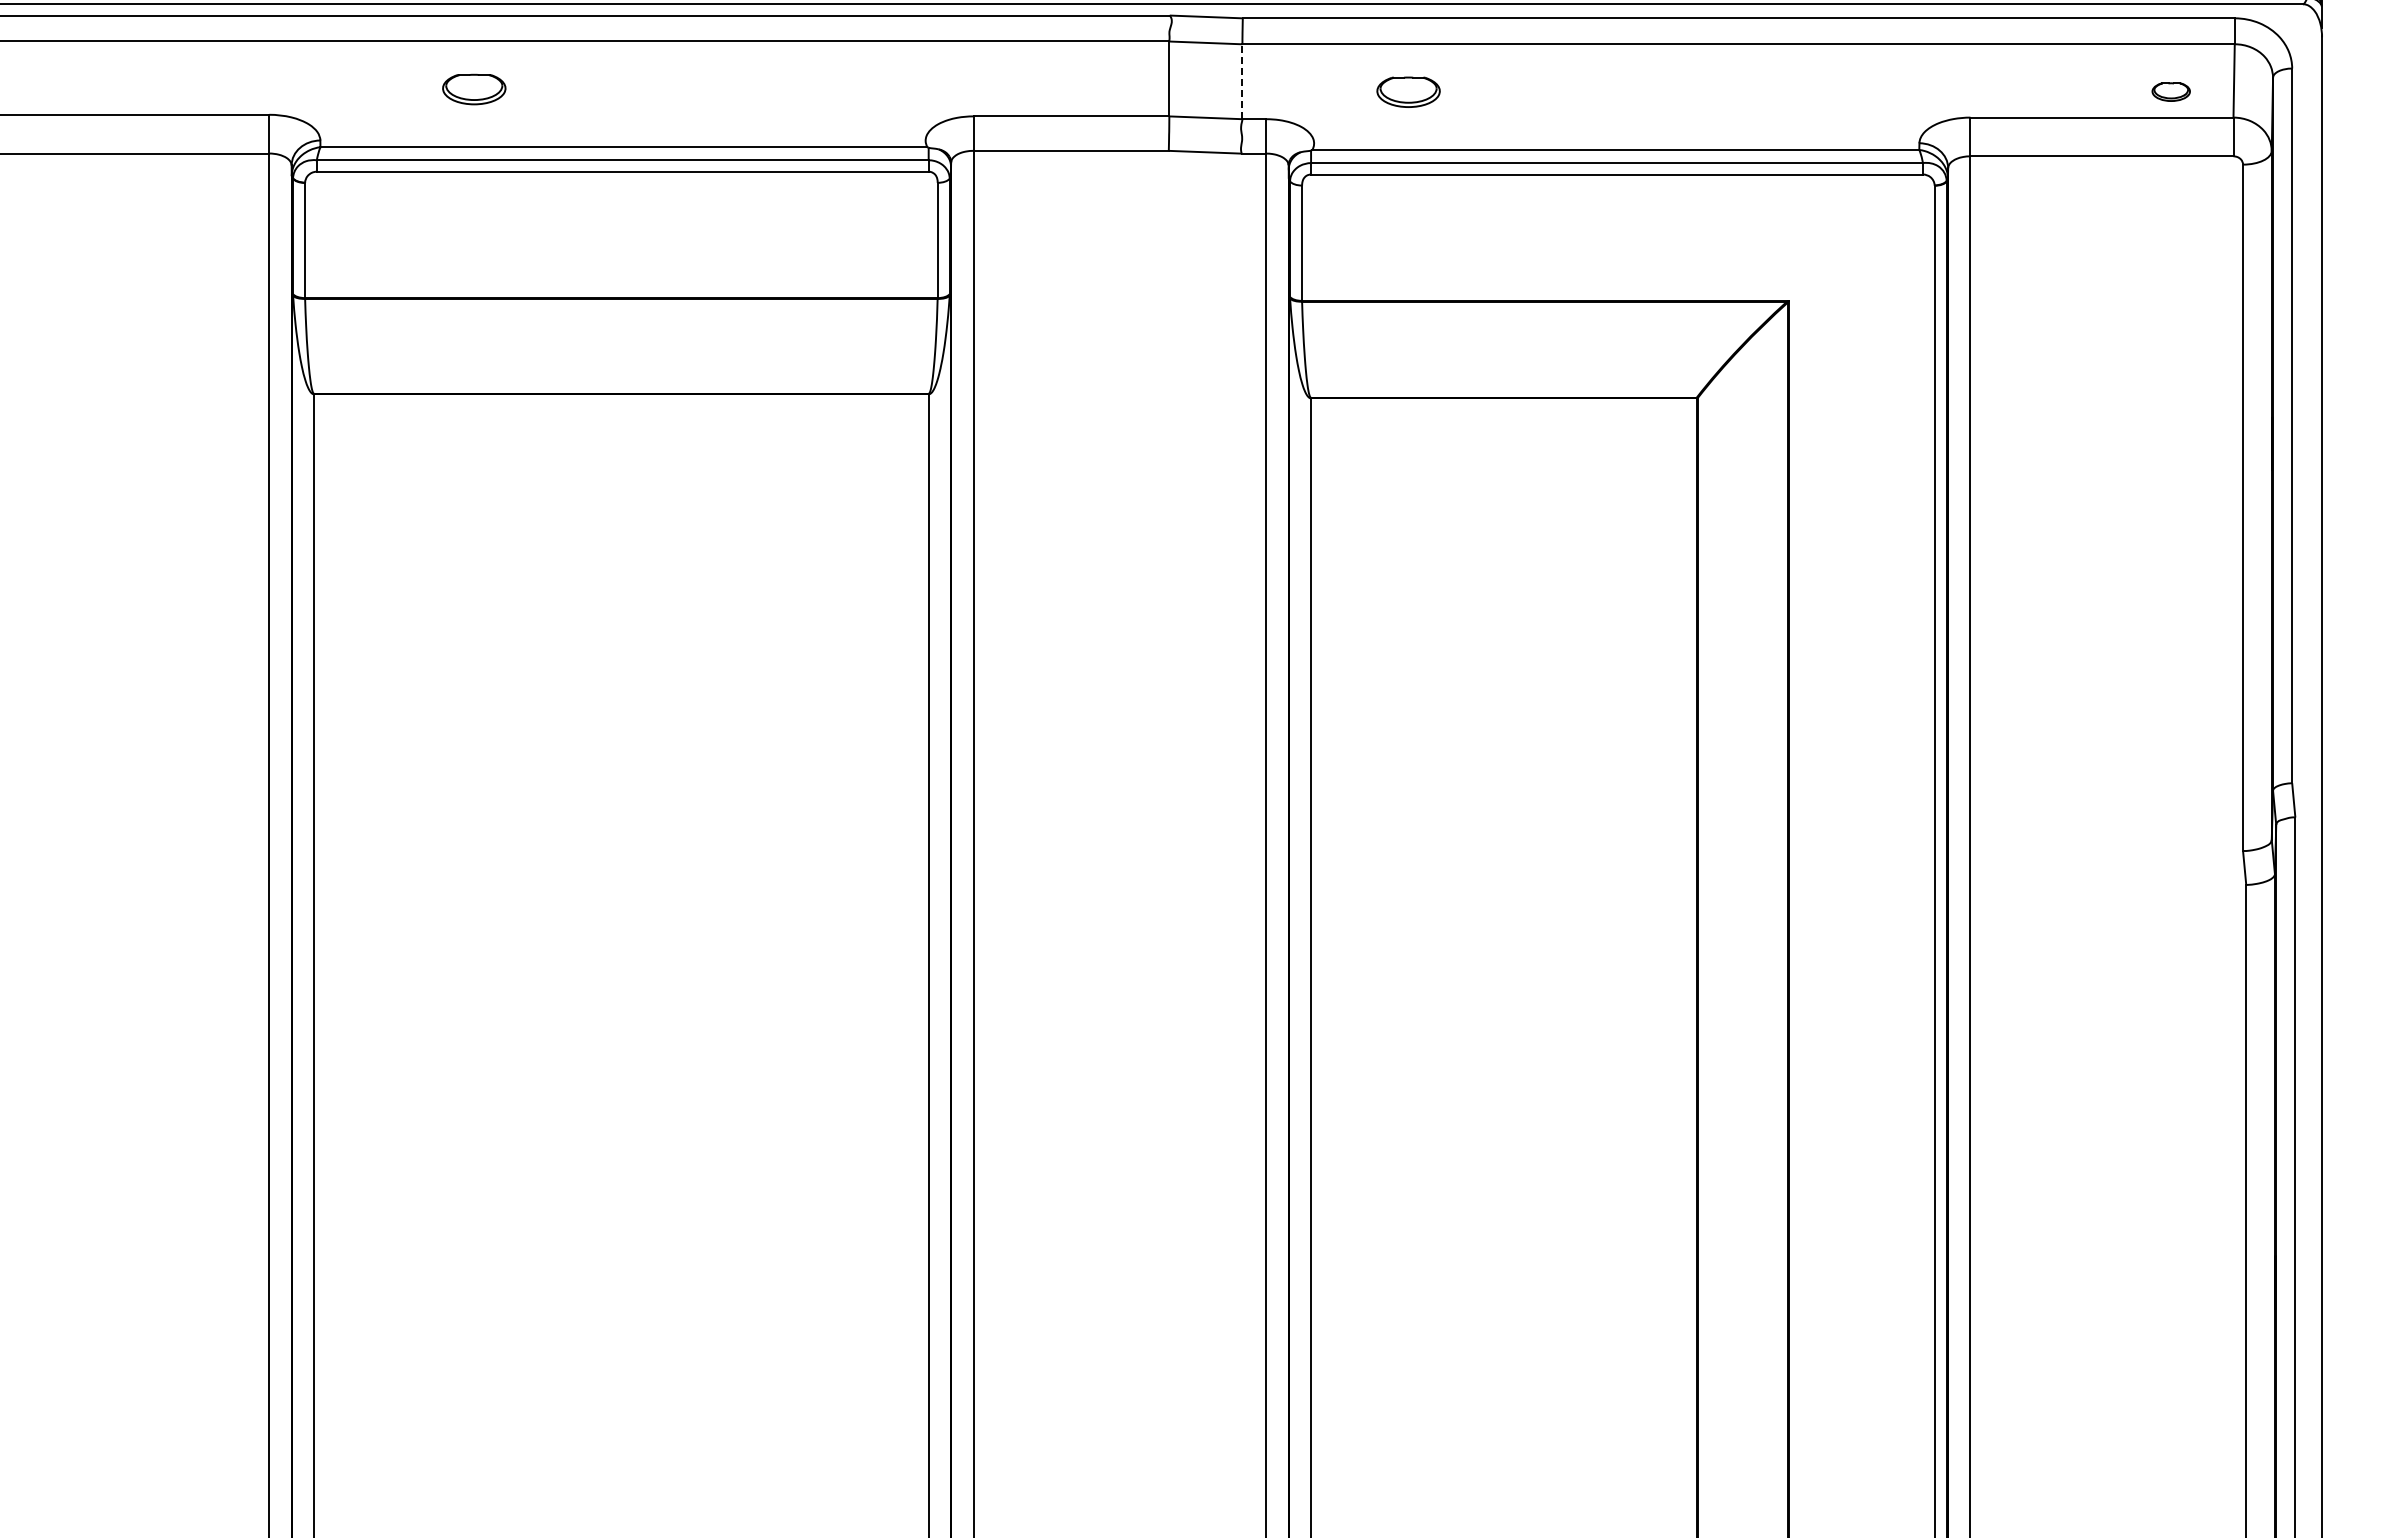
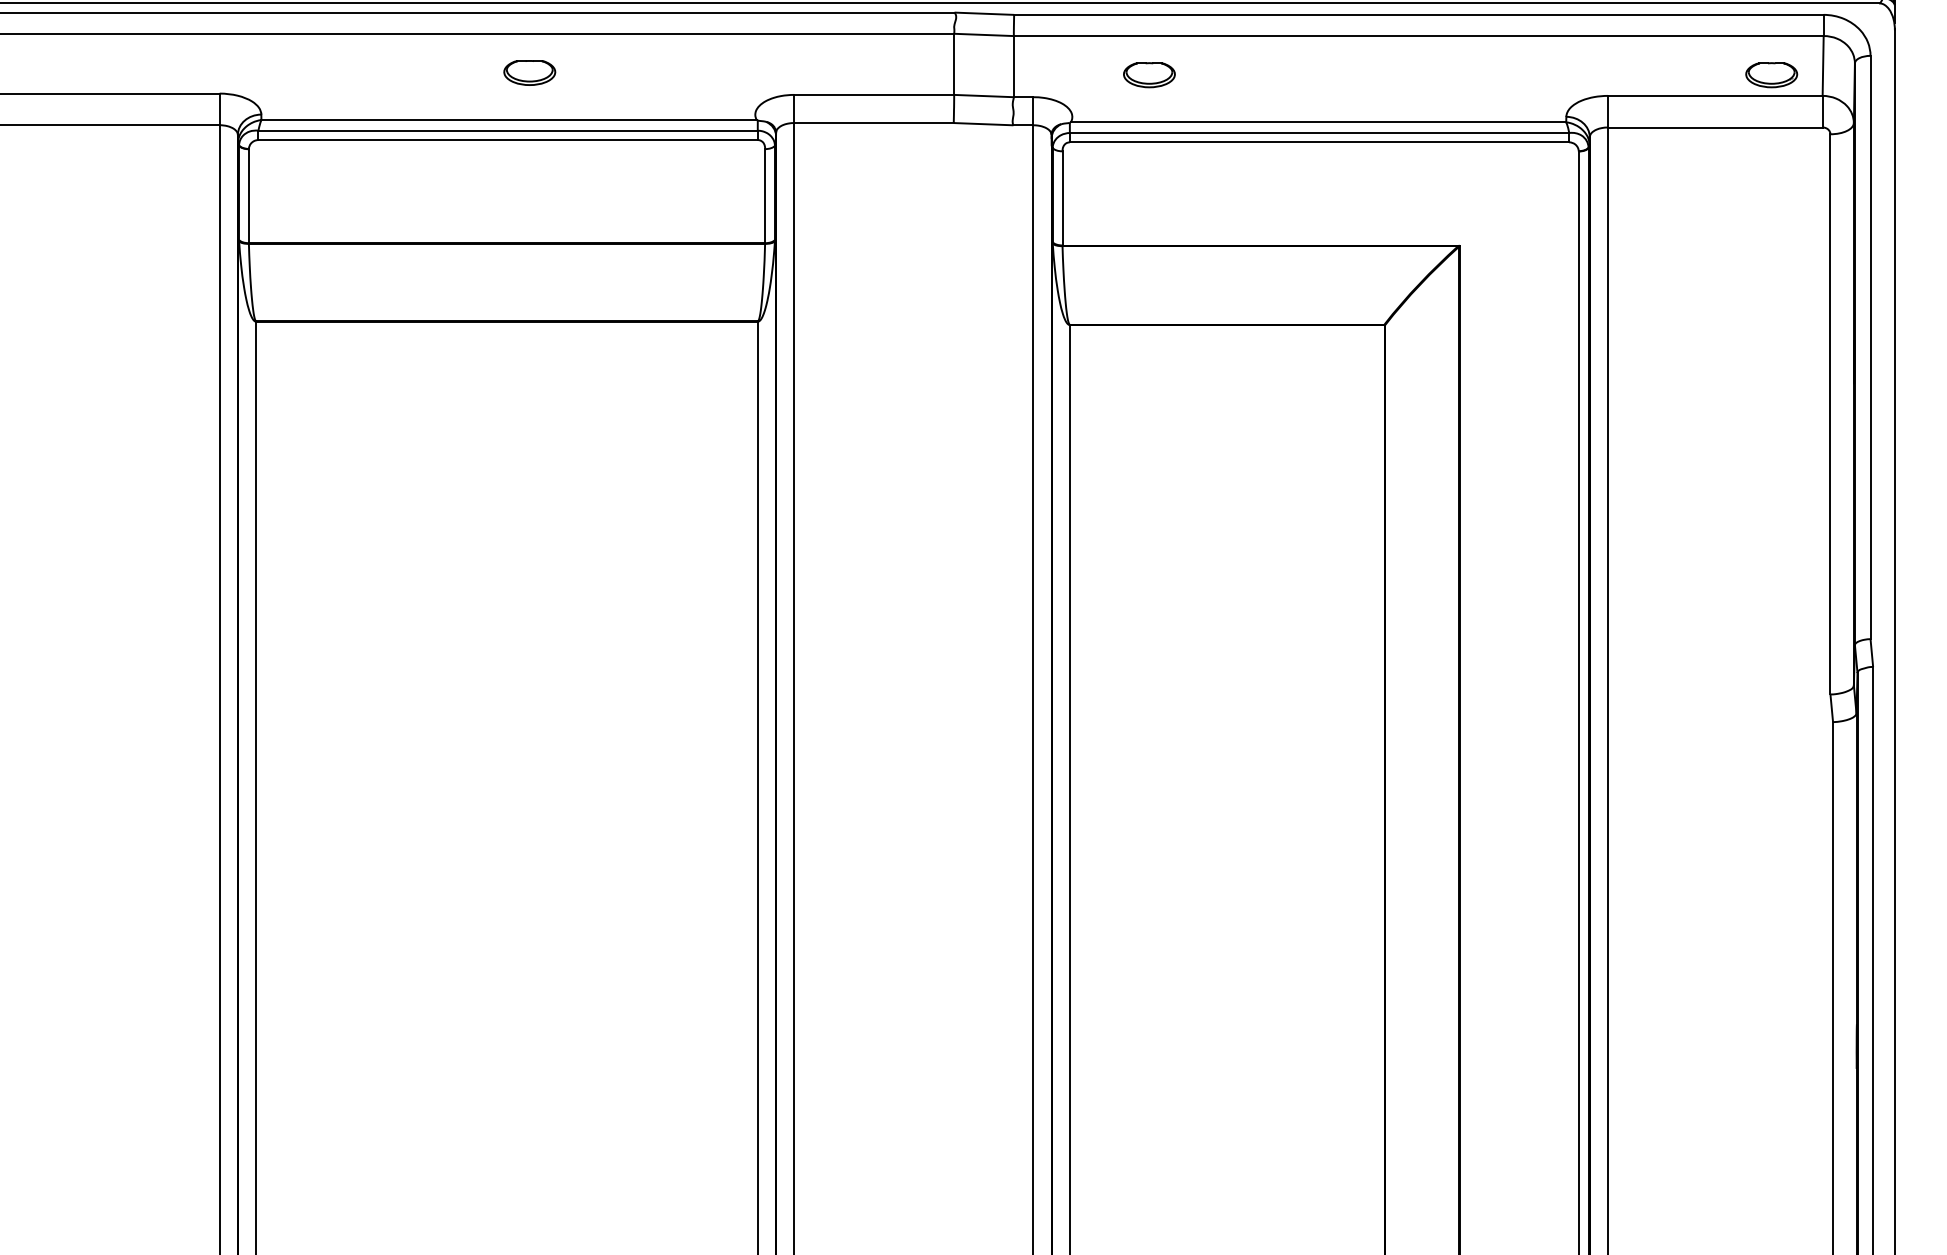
line: (1242, 81) -> (1013, 66), dashed -> solid
part: (474, 89) -> (529, 72), moved
part: (2171, 91) -> (1772, 74), size x1.67

